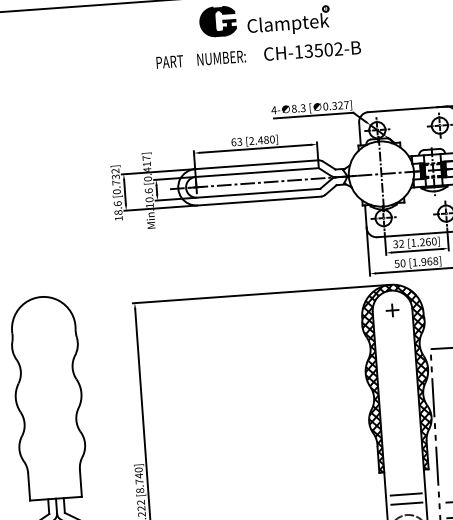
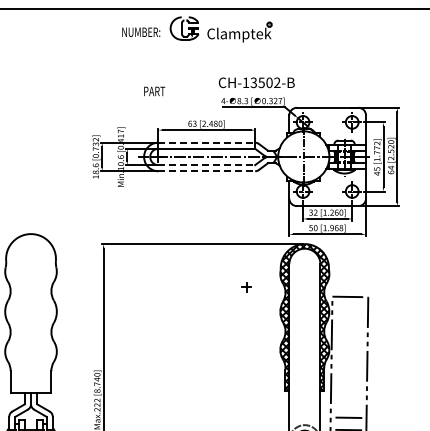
fill: (217, 21) -> (184, 28), removed
text: (312, 50) -> (256, 82), moved
text: (221, 57) -> (141, 31), moved
text: (169, 62) -> (154, 91), moved
line: (257, 164) -> (207, 142), solid -> dashed
line: (259, 193) -> (207, 165), solid -> dashed
line: (260, 201) -> (207, 171), solid -> dashed
part: (392, 310) -> (246, 287), moved
line: (406, 495) -> (305, 409), removed
line: (407, 503) -> (305, 416), removed

